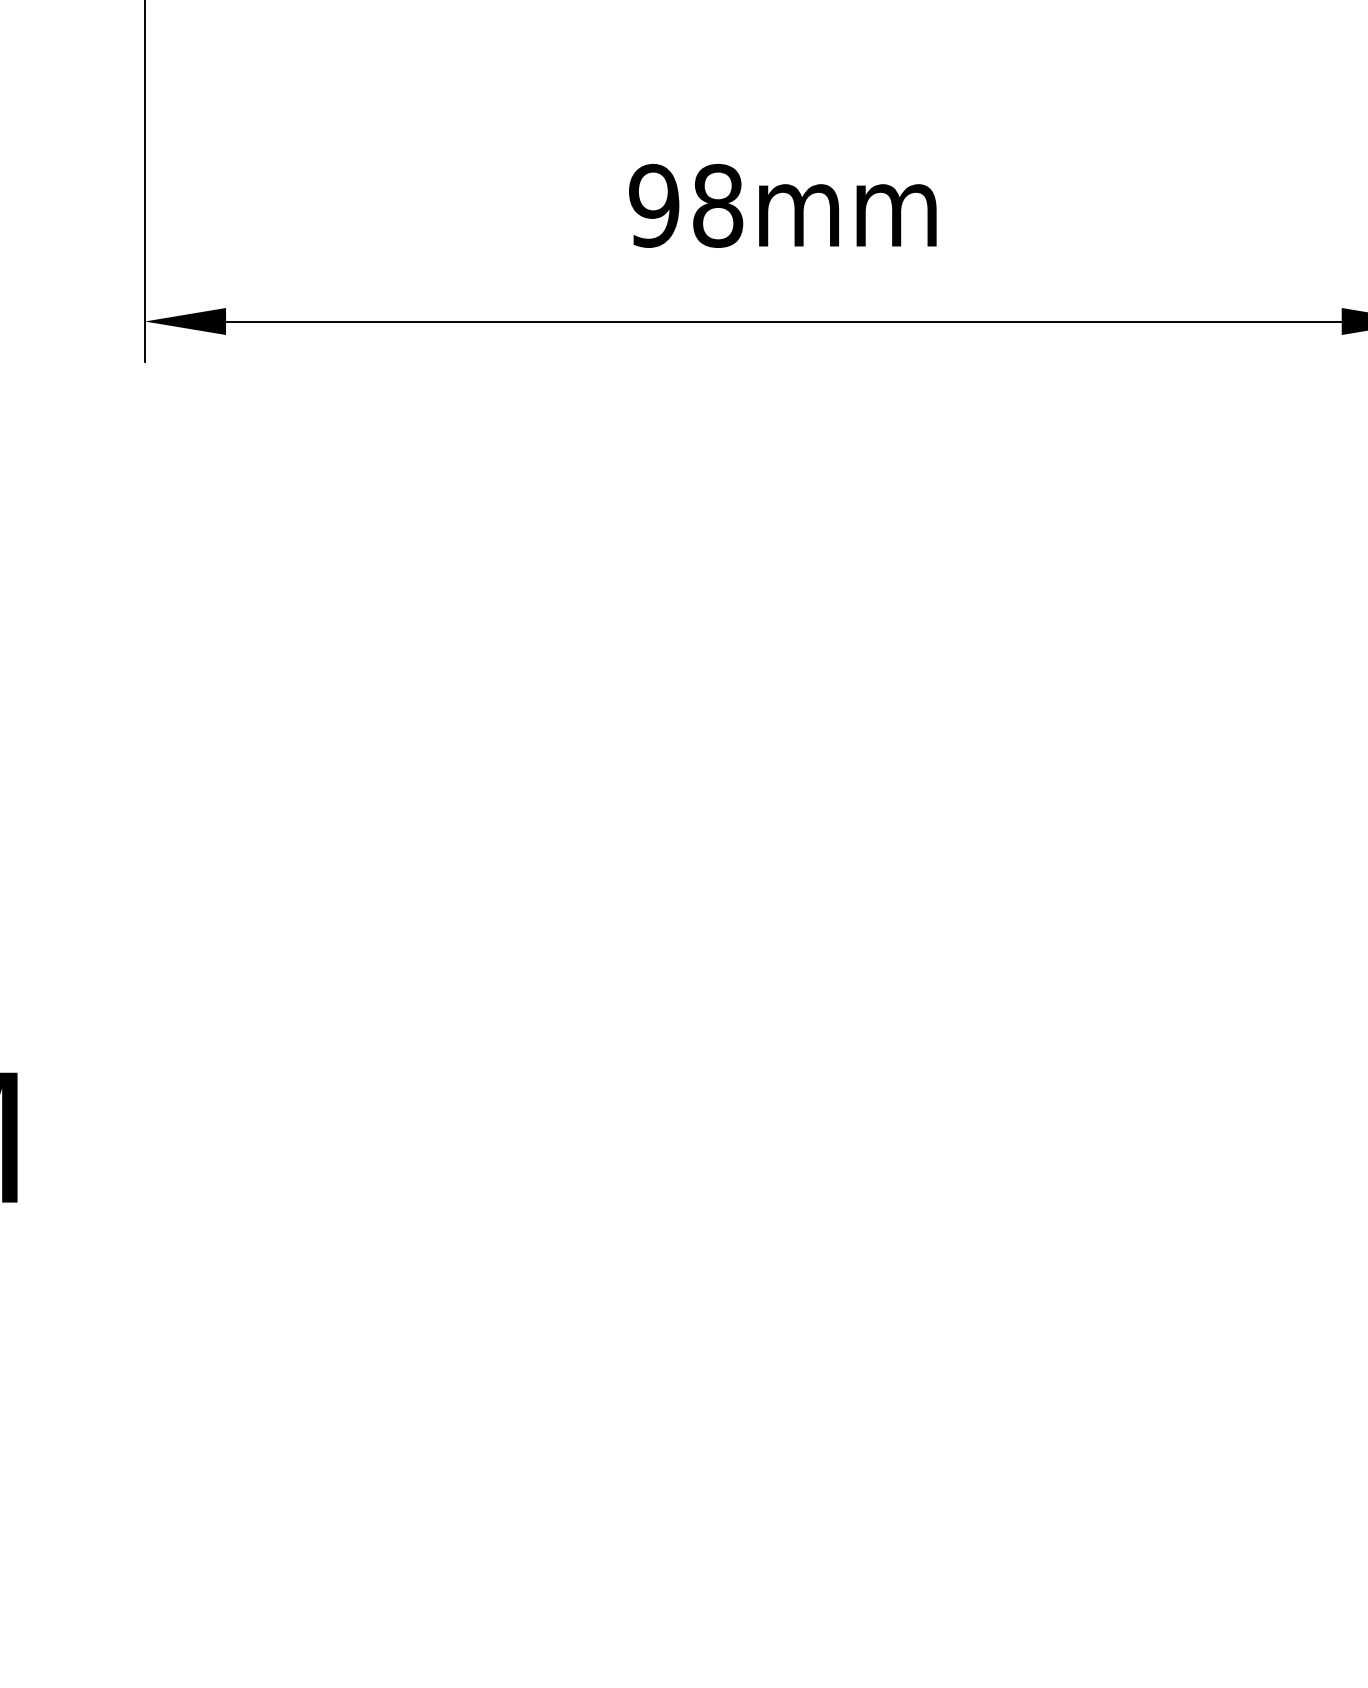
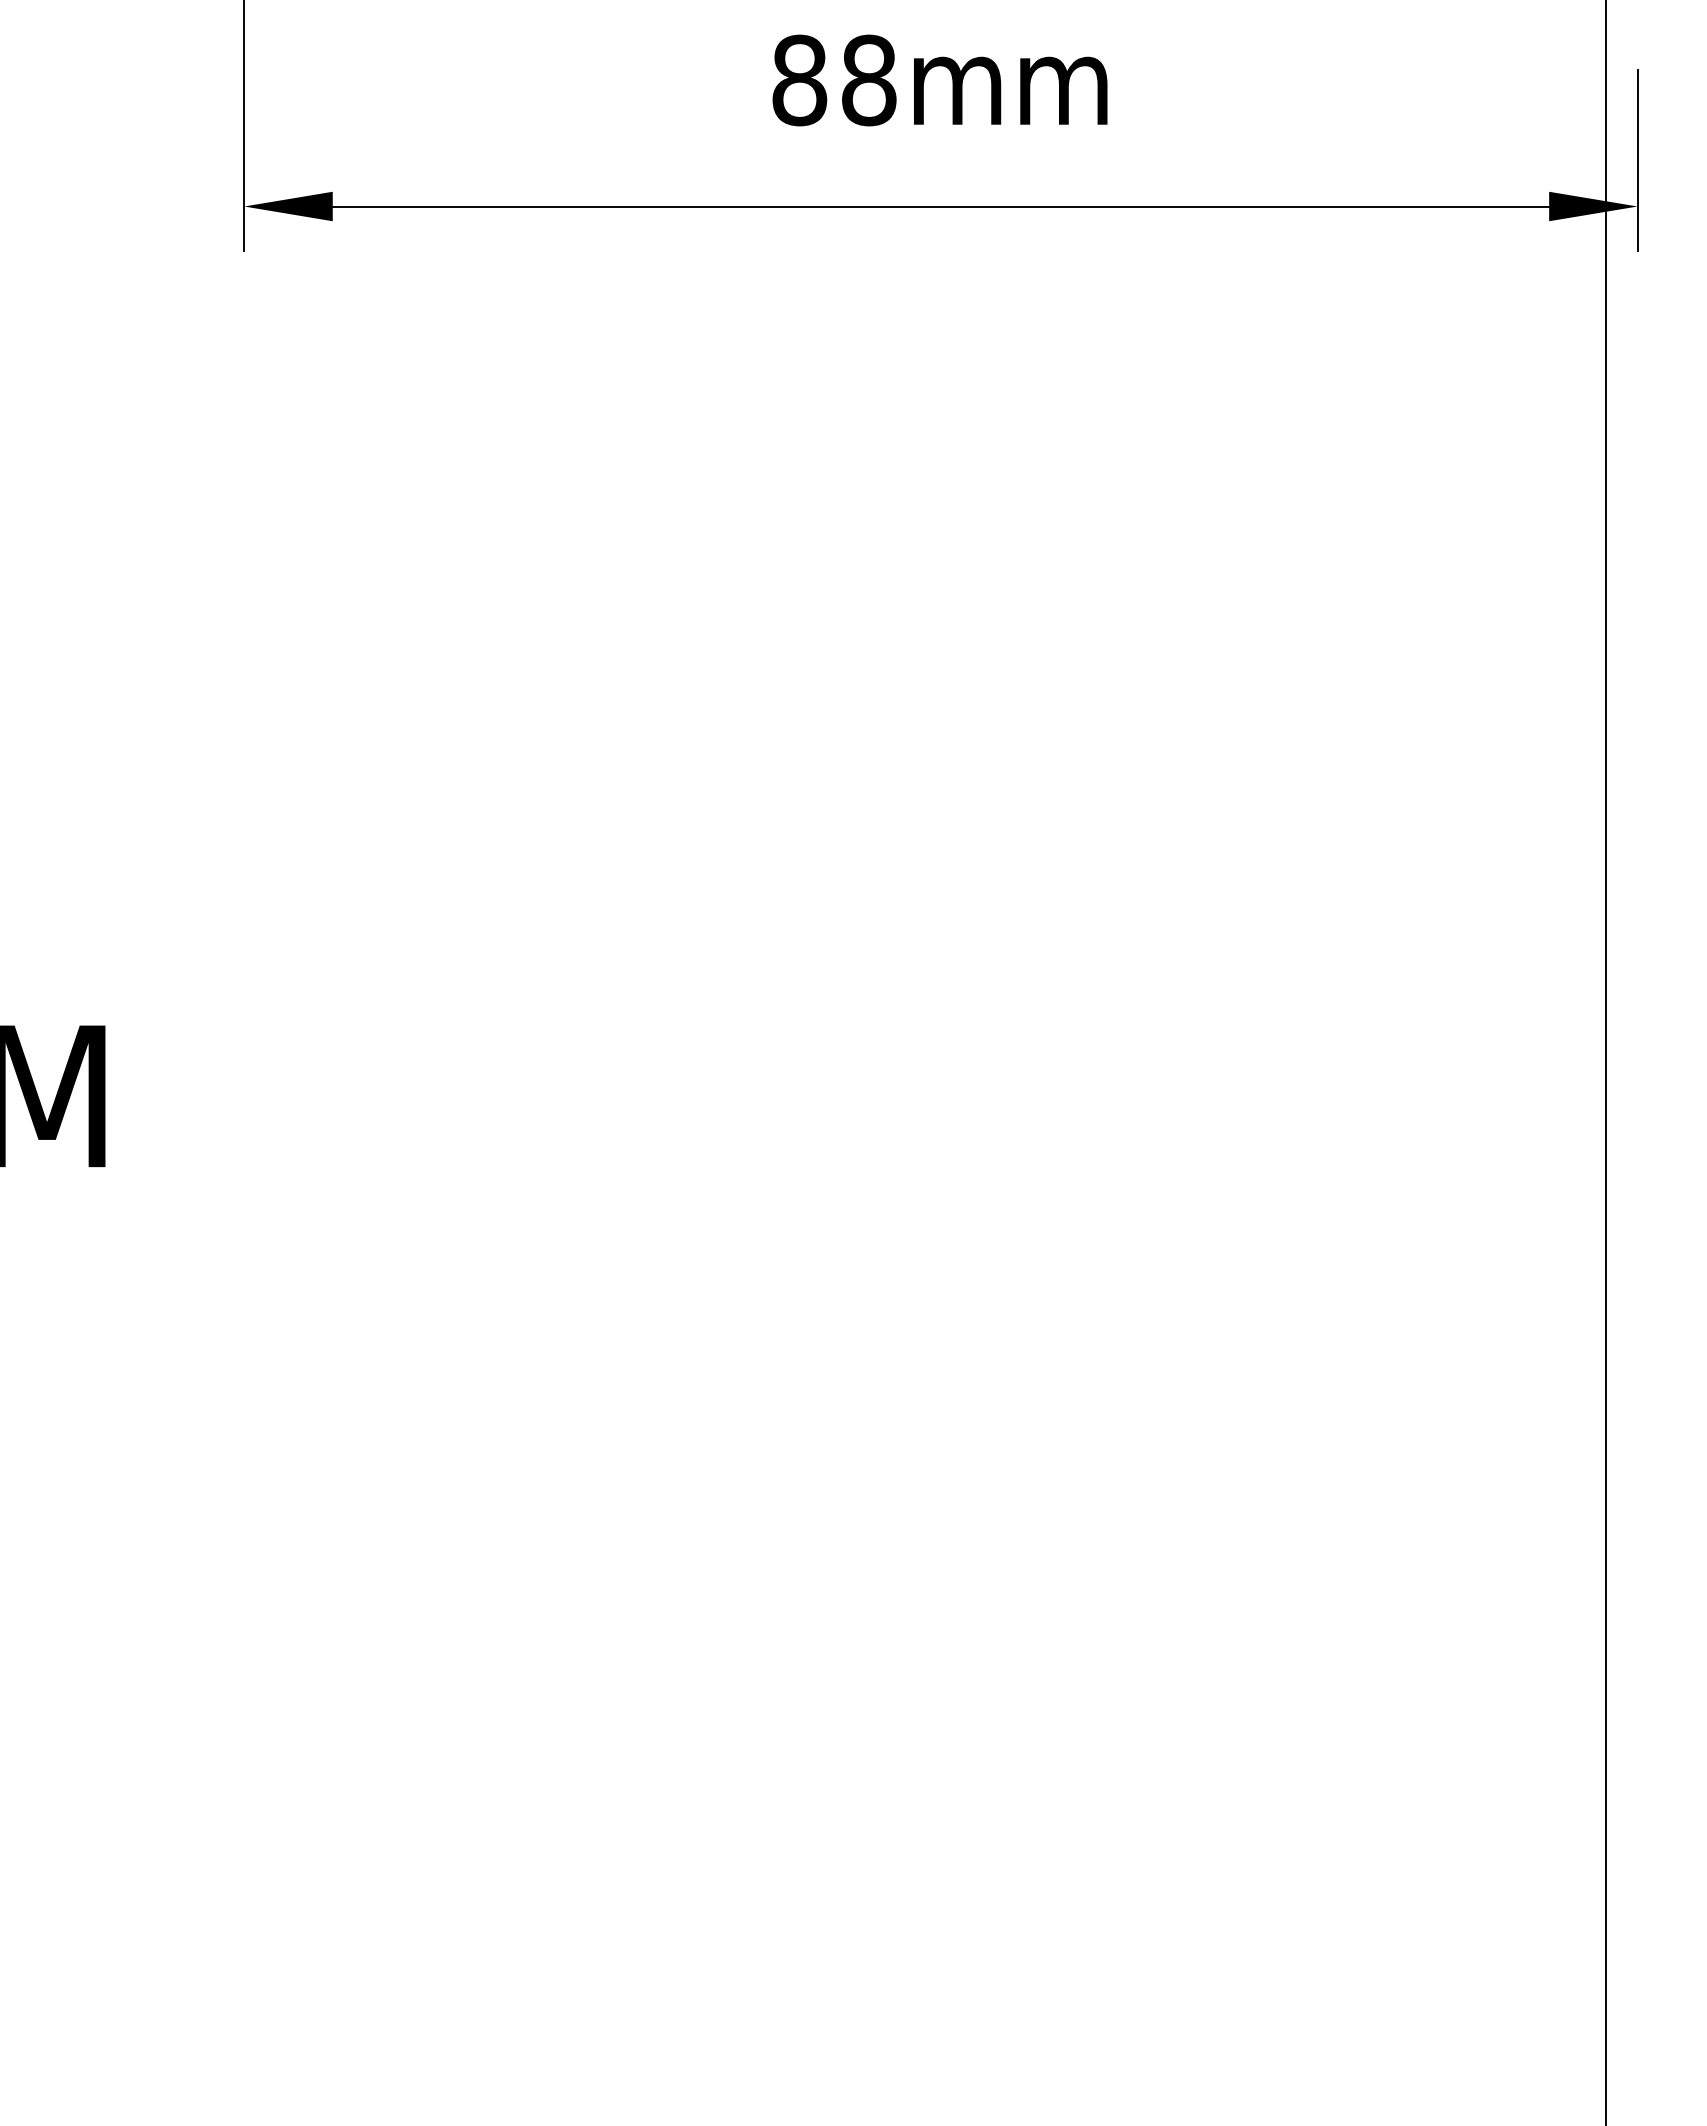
text: (654, 205) -> (799, 80), 98mm -> 88mm

